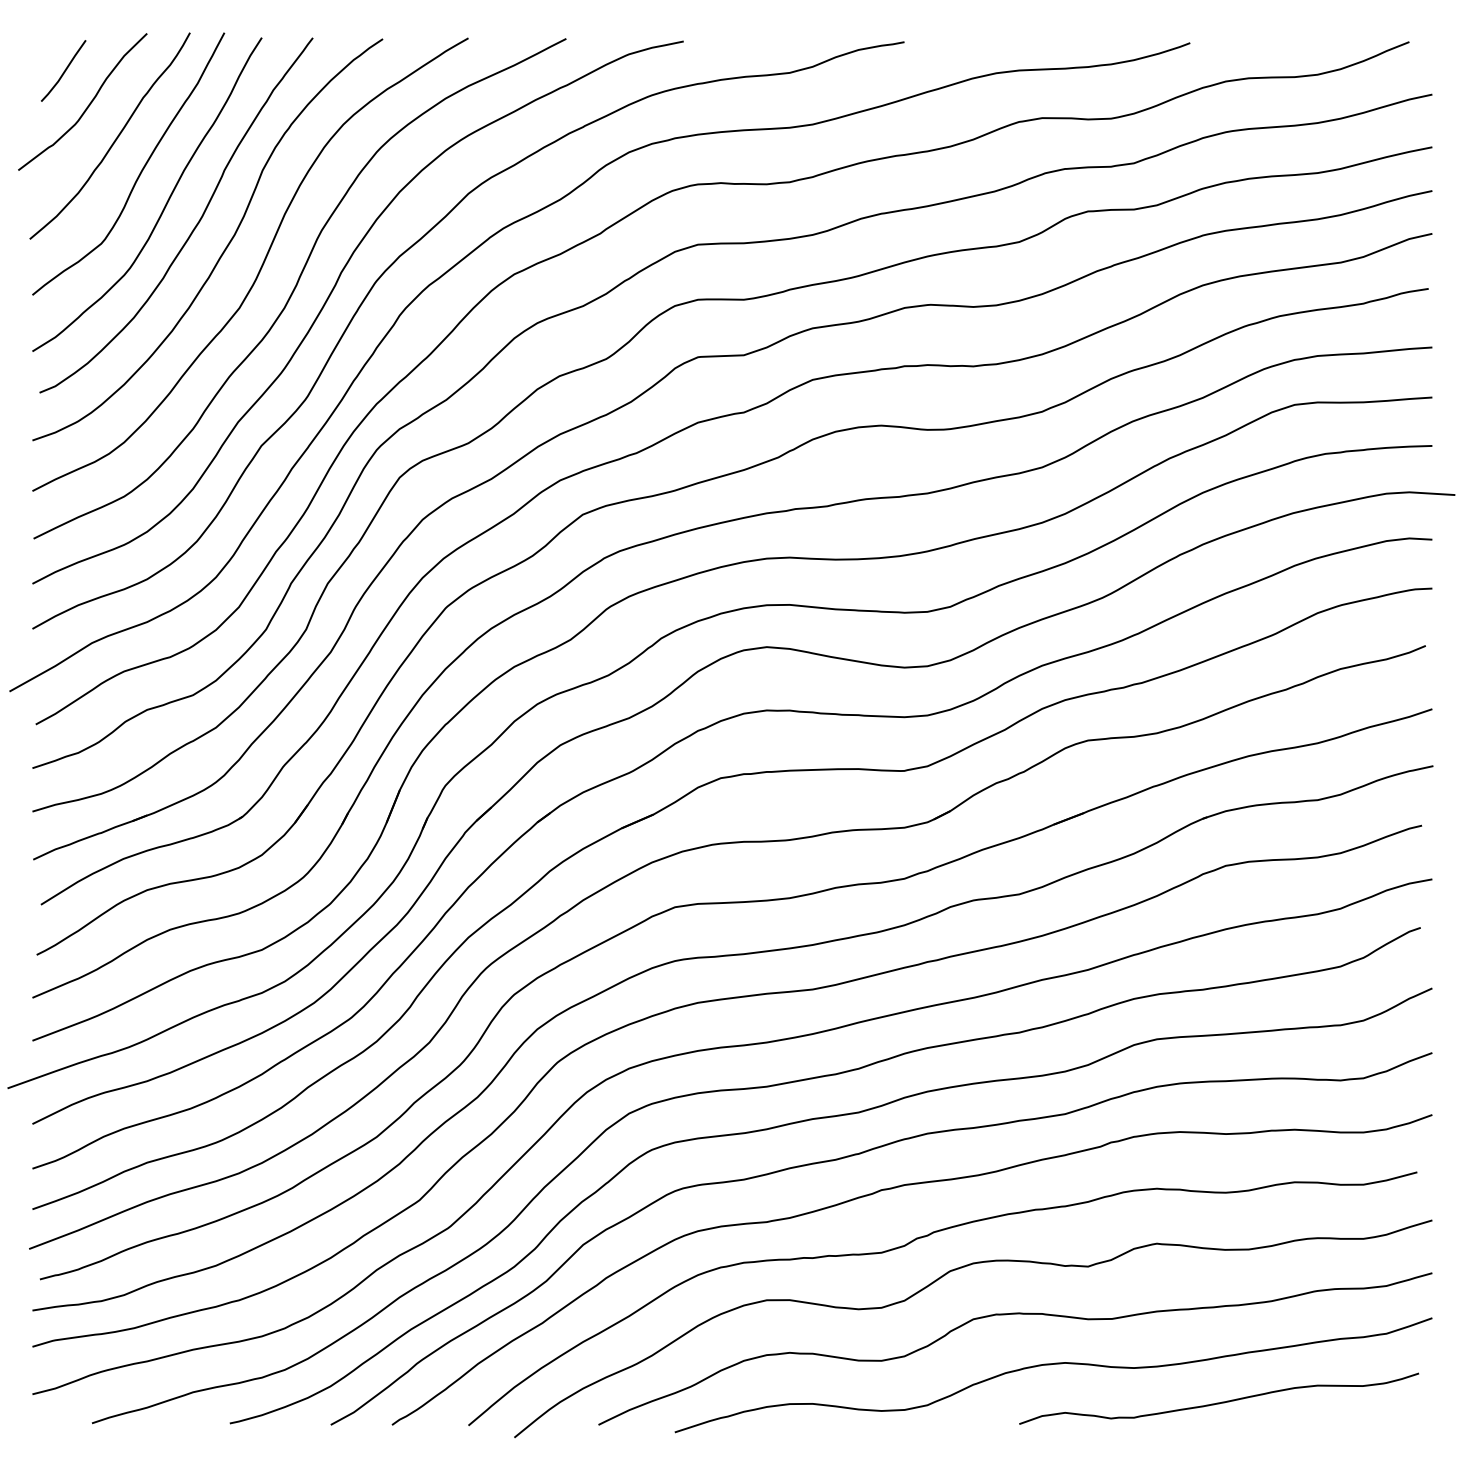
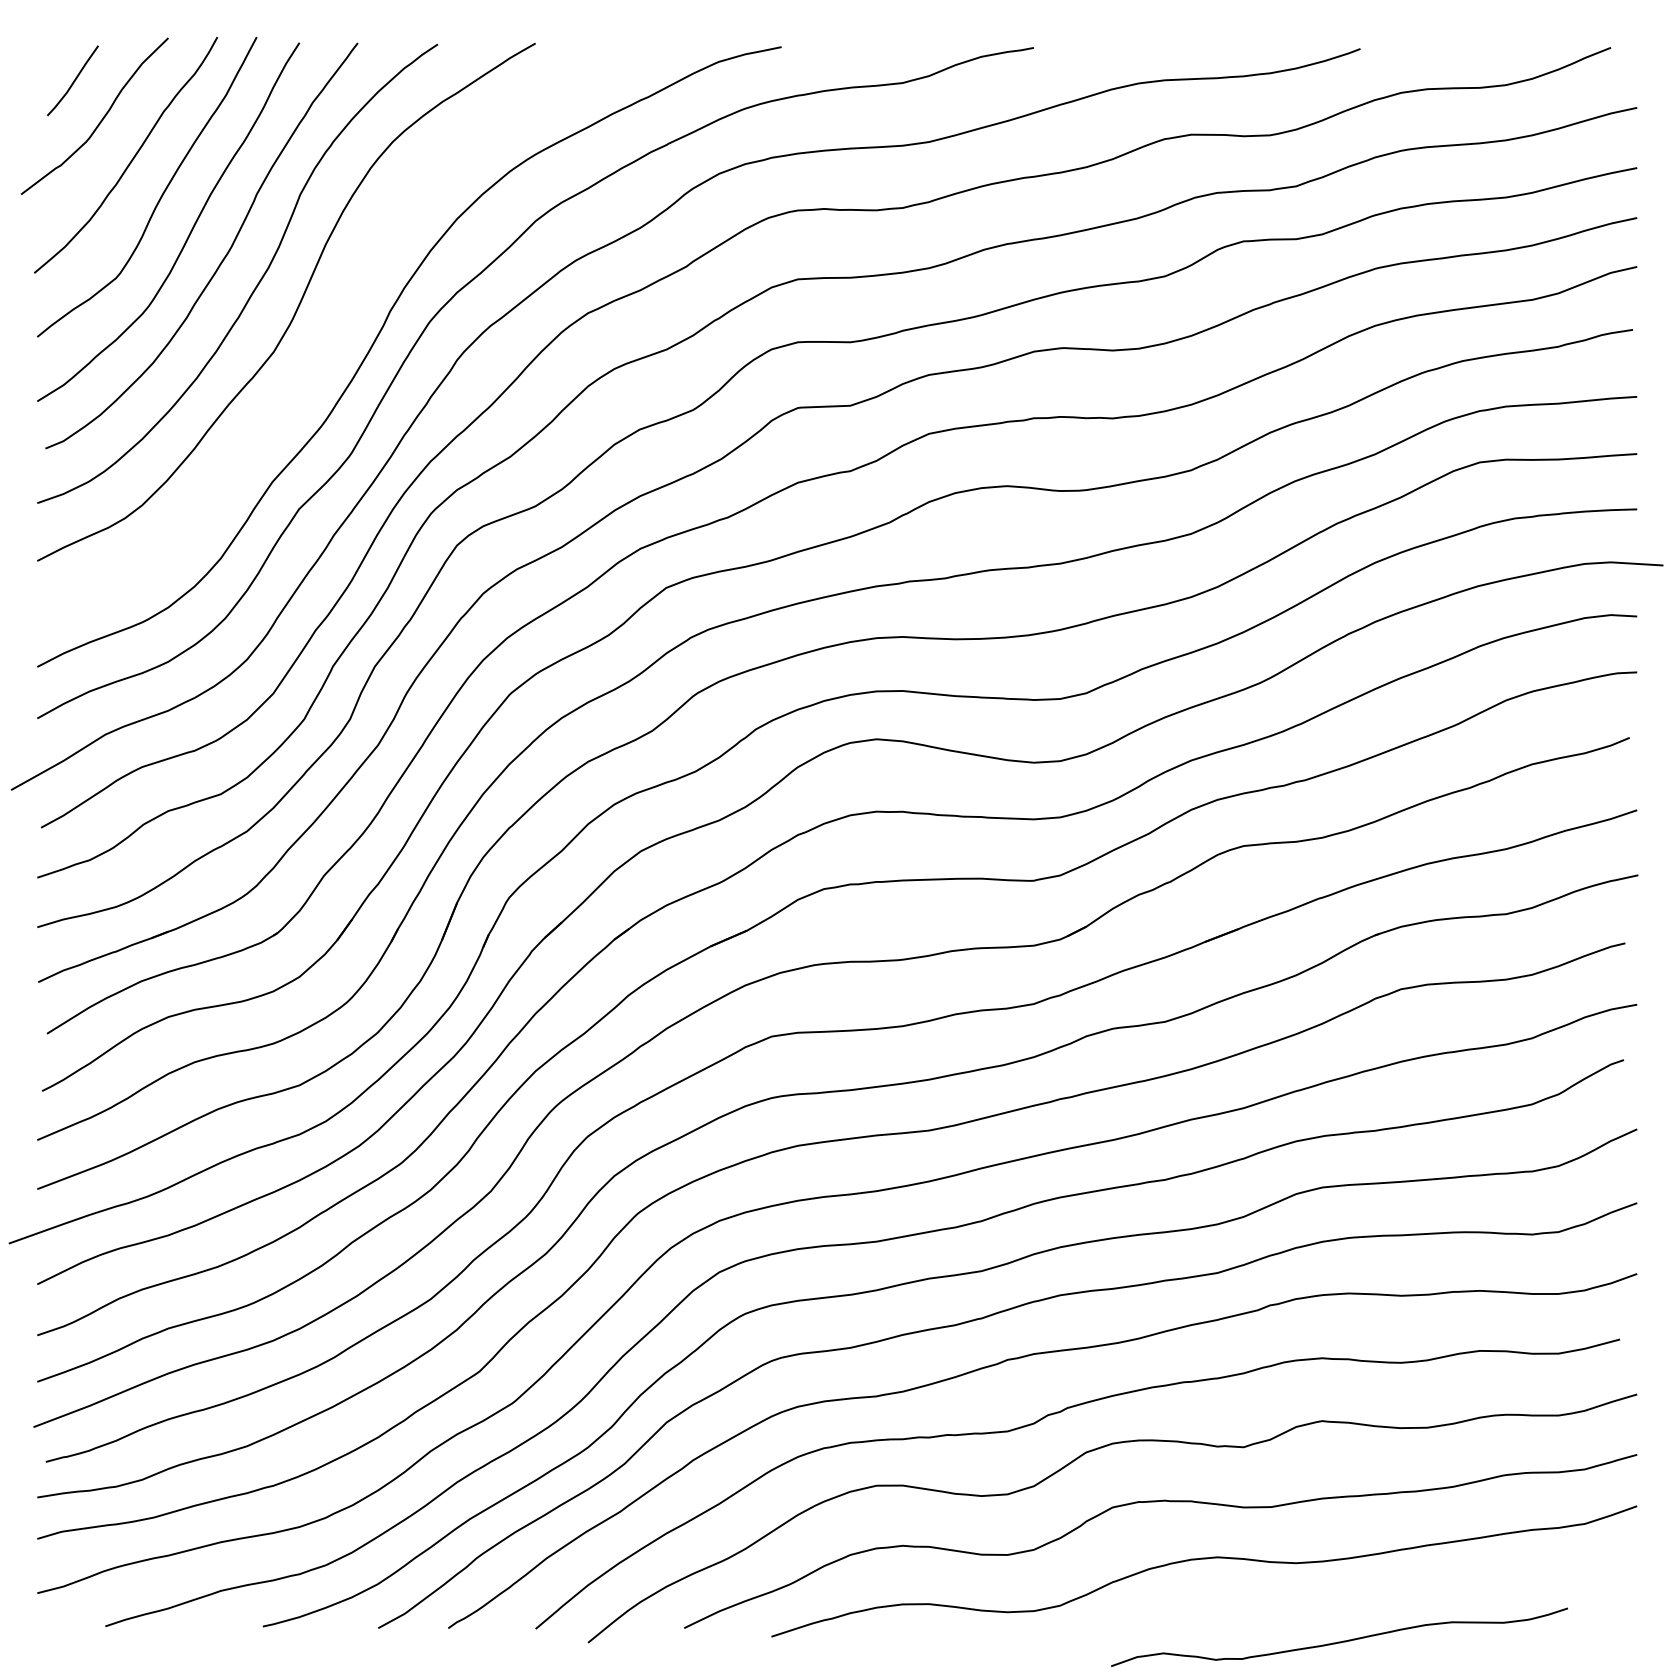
curve: (296, 286) -> (339, 327), removed
curve: (1219, 1402) -> (1339, 1641), moved

